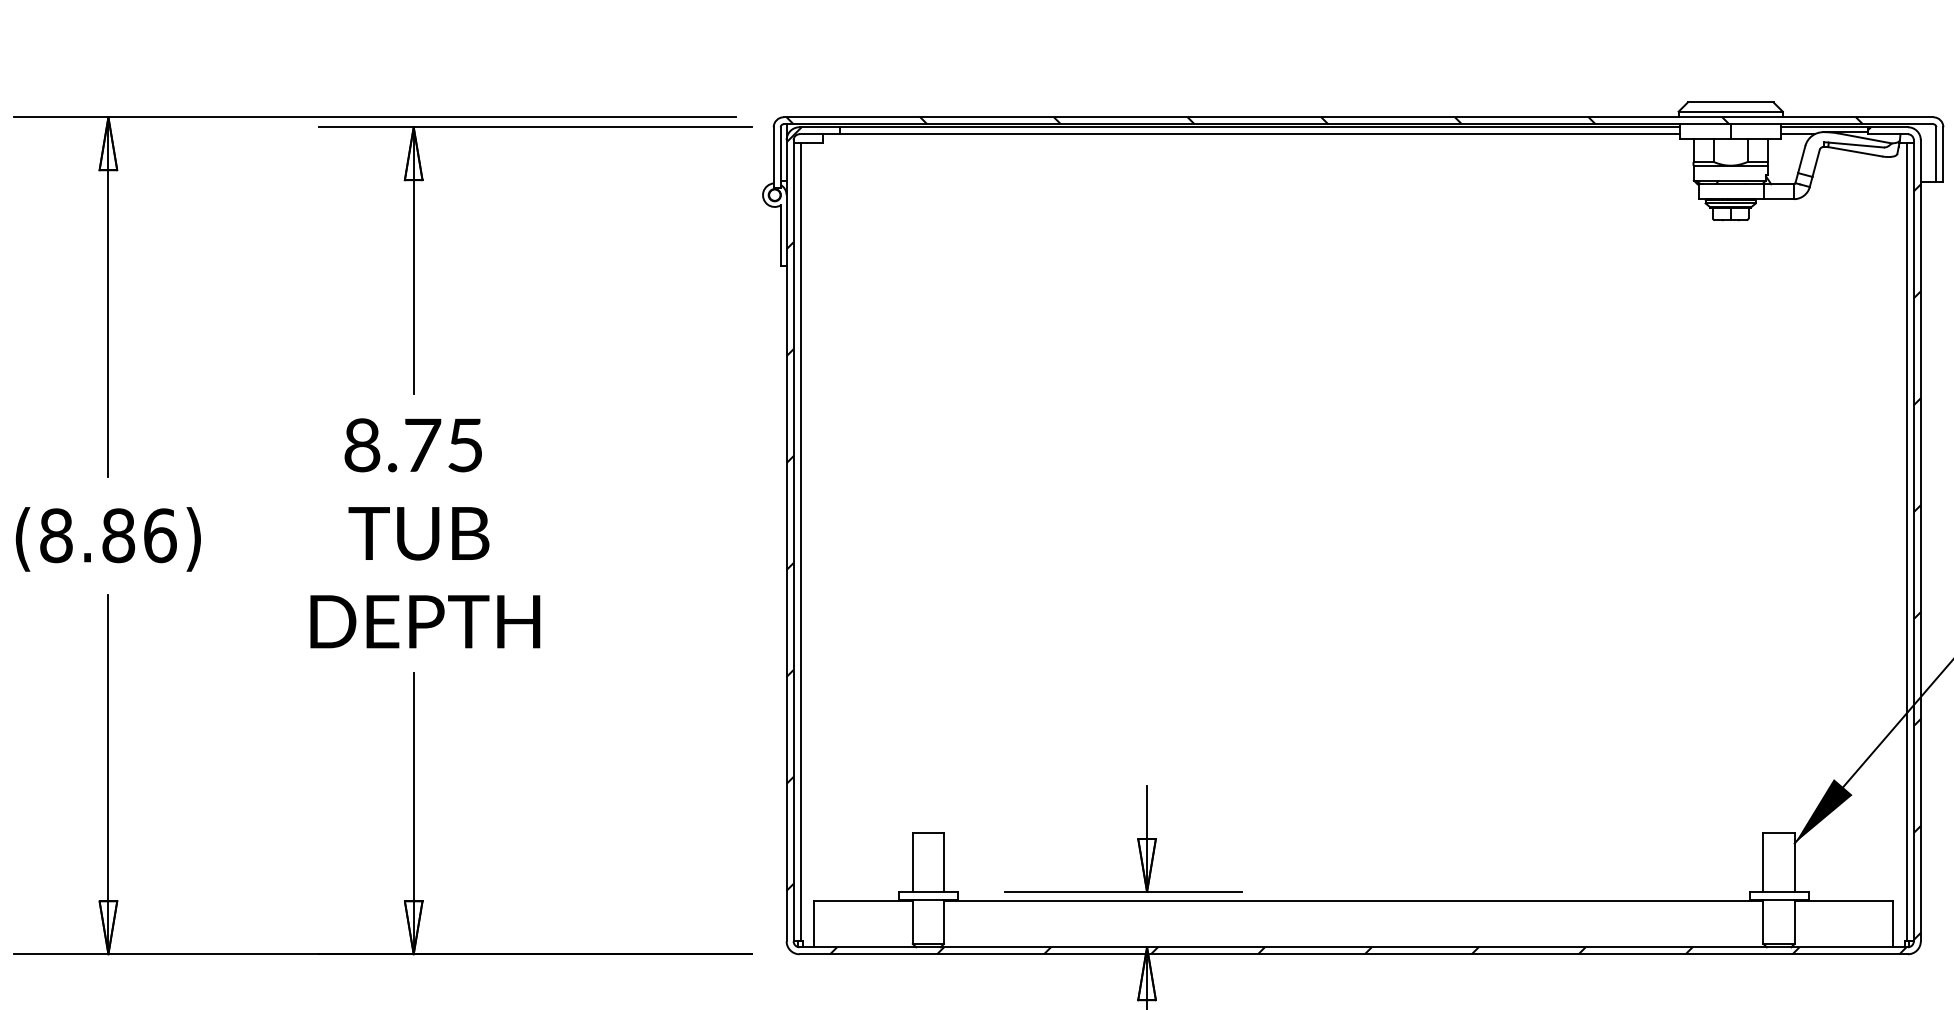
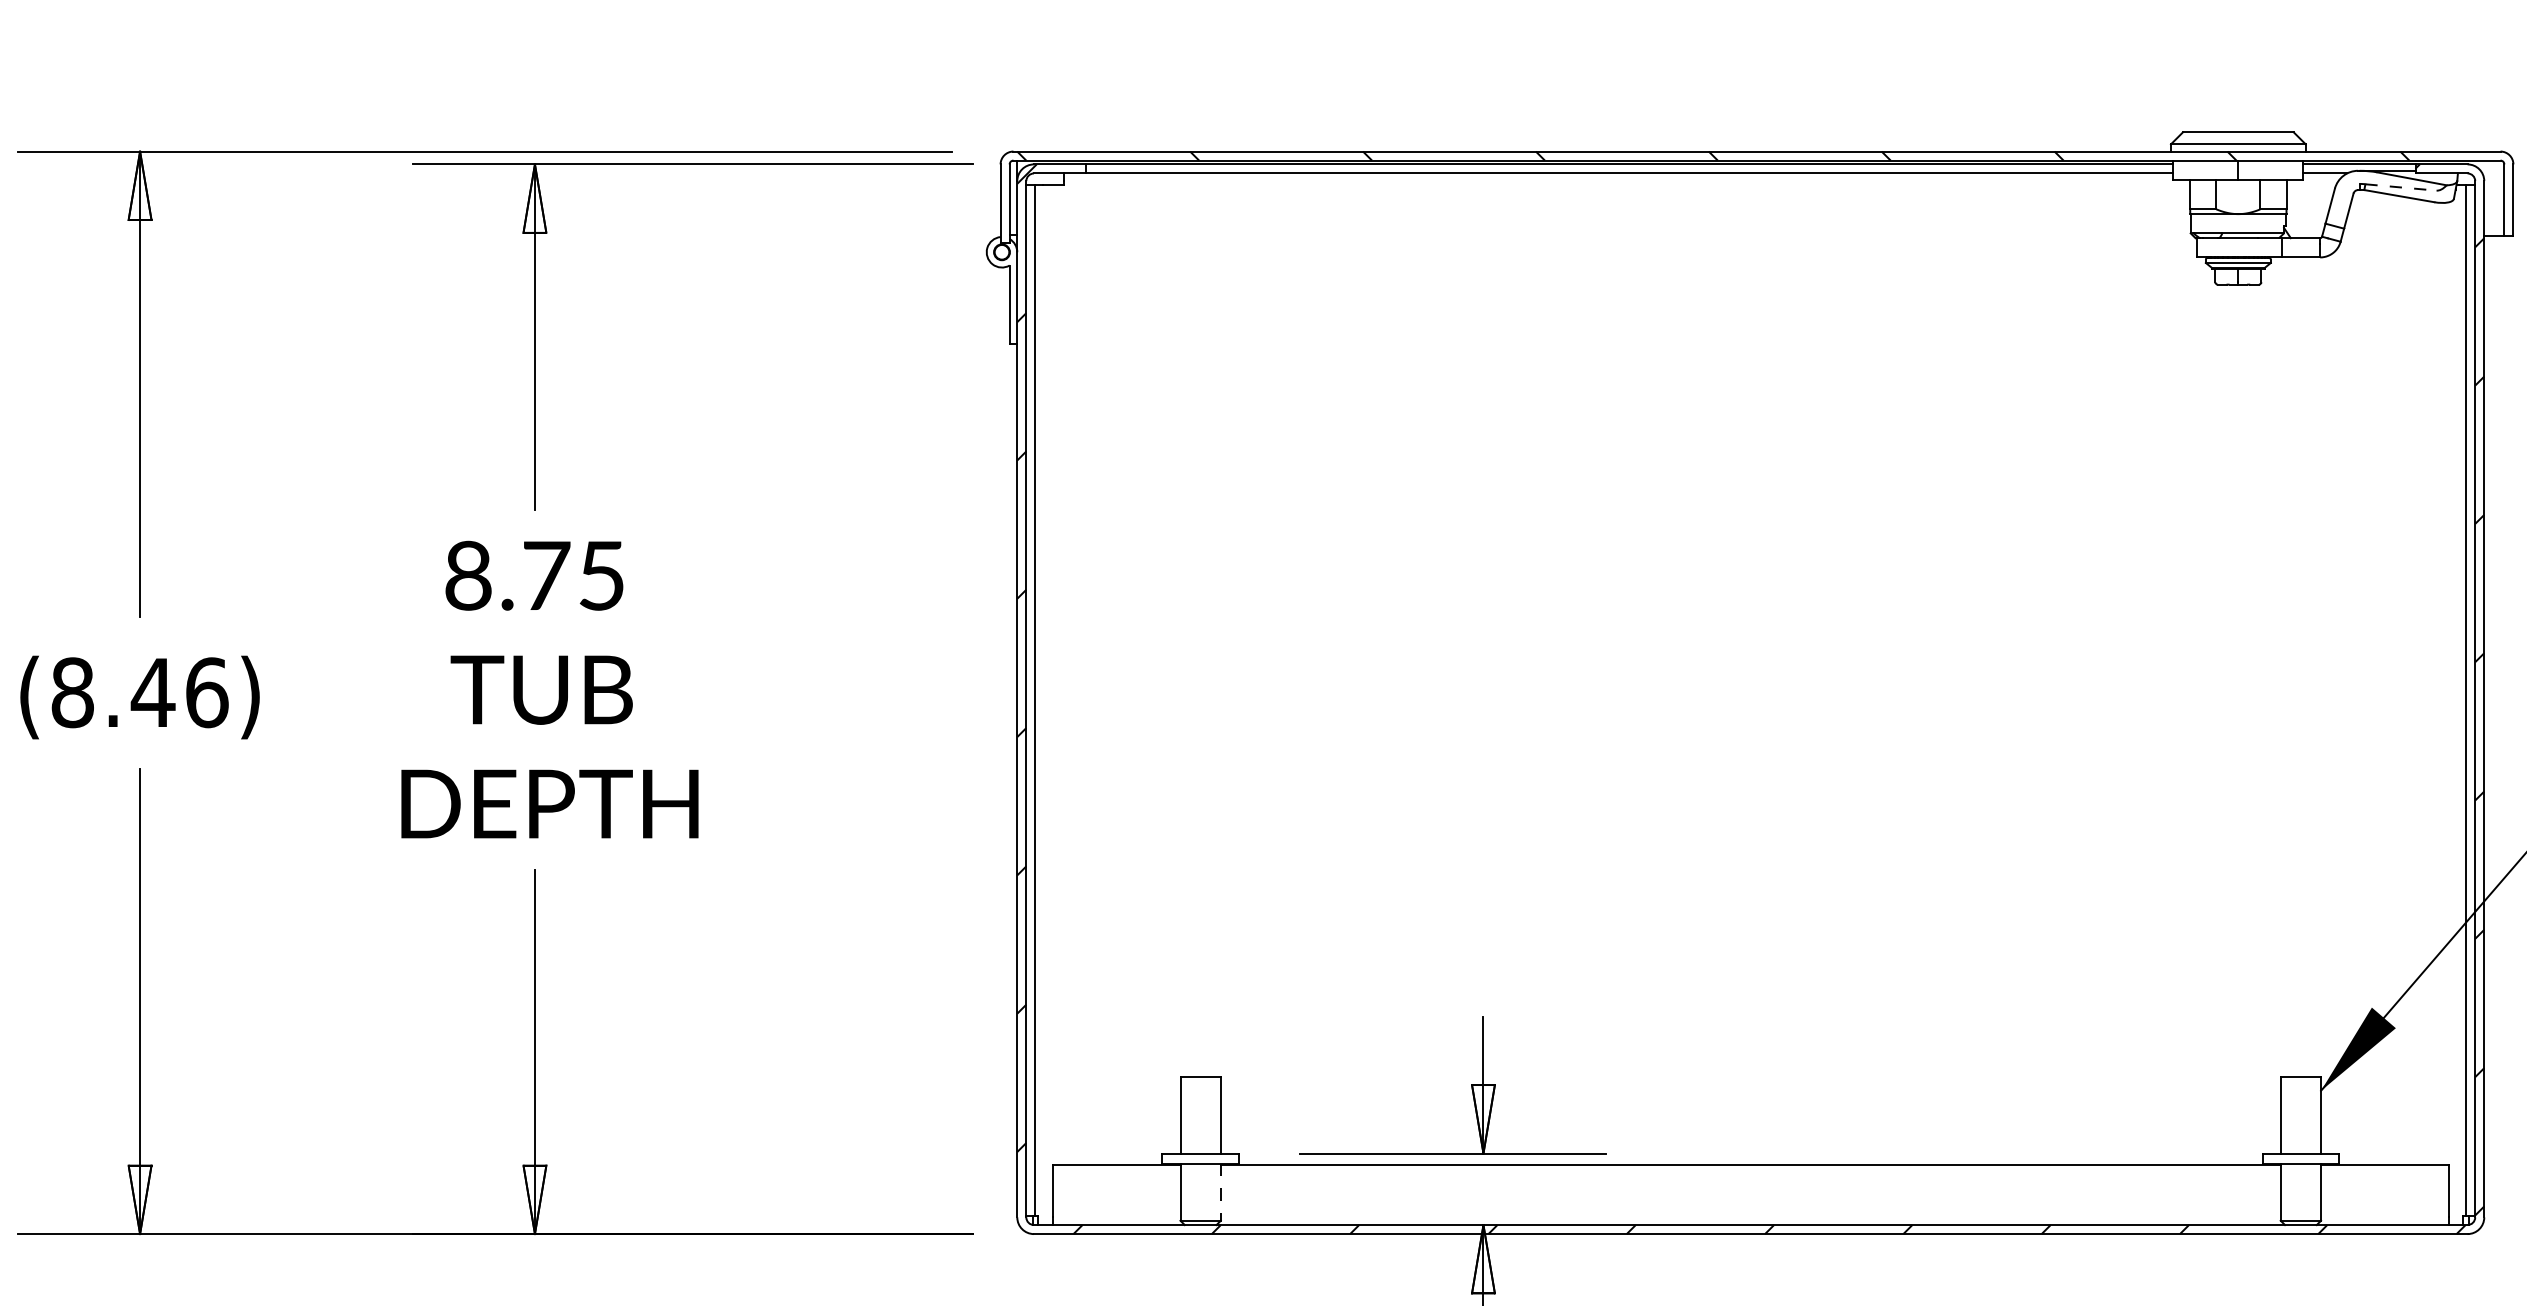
line: (1856, 145) -> (2401, 188), solid -> dashed
text: (118, 535) -> (153, 692), (8.86) -> (8.46)
line: (944, 921) -> (1221, 1191), solid -> dashed

